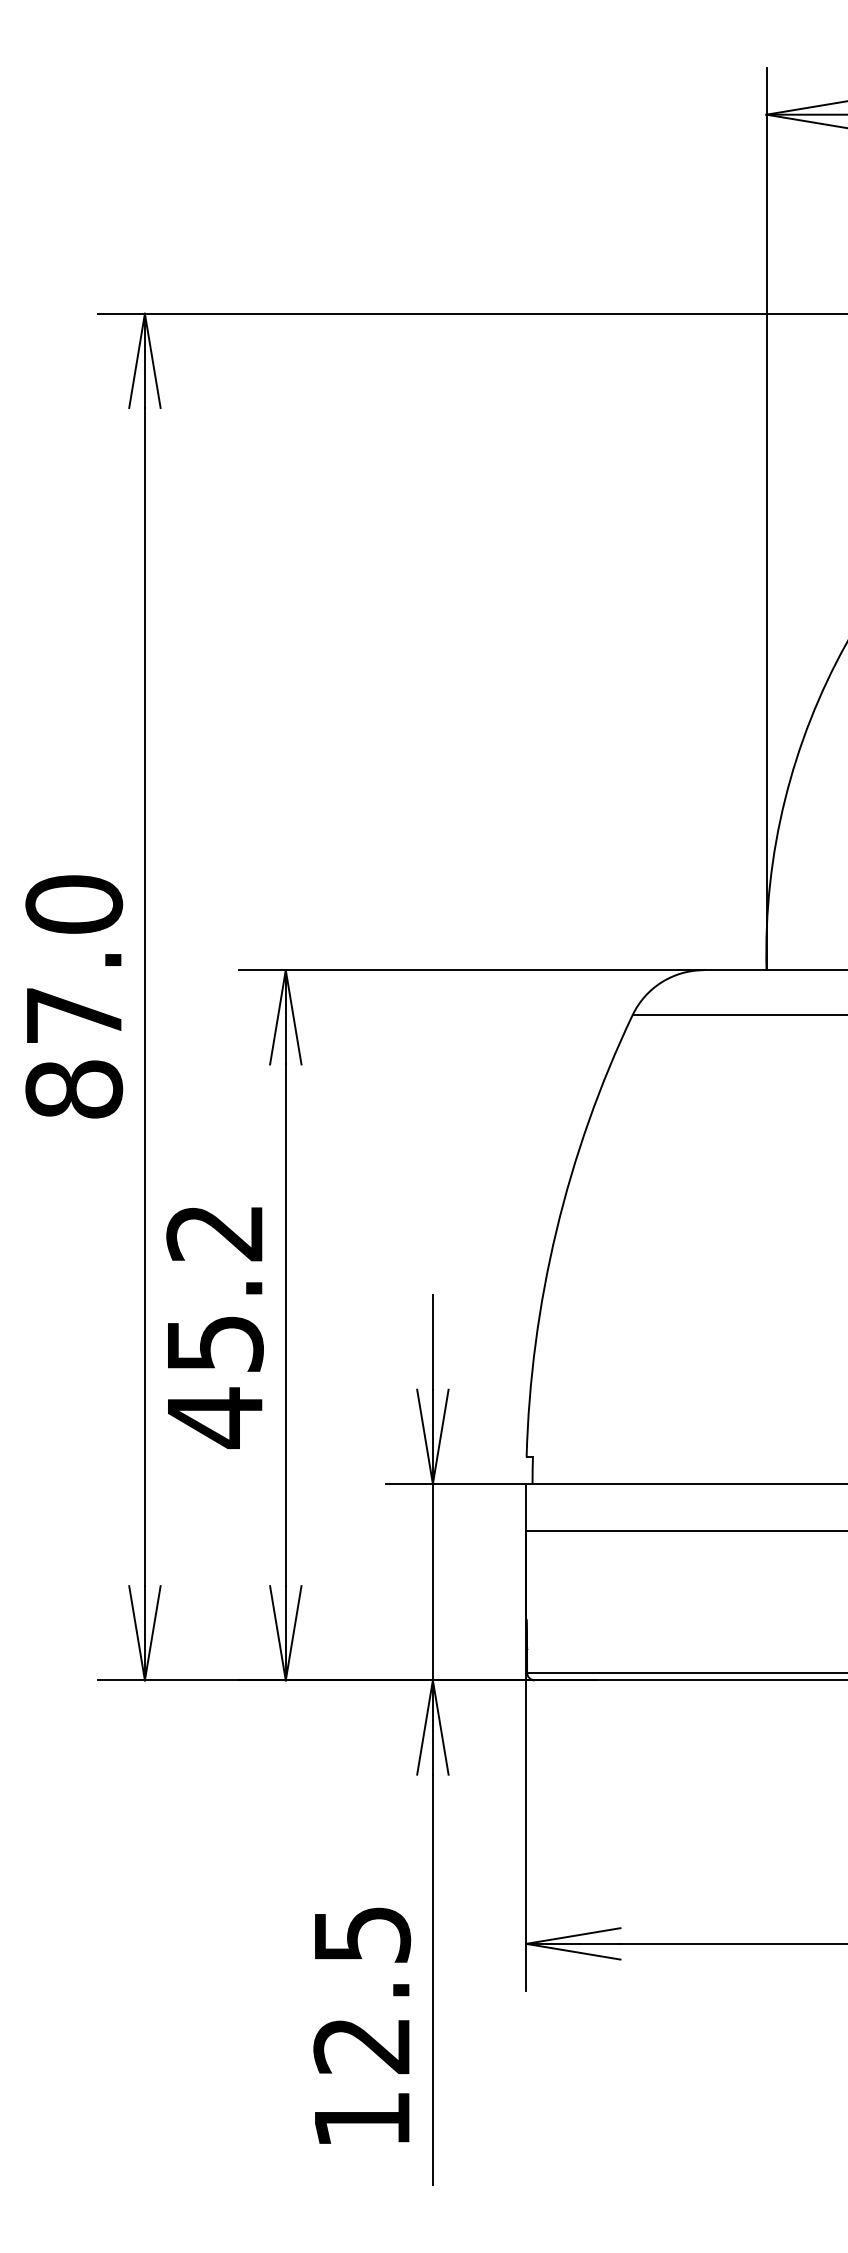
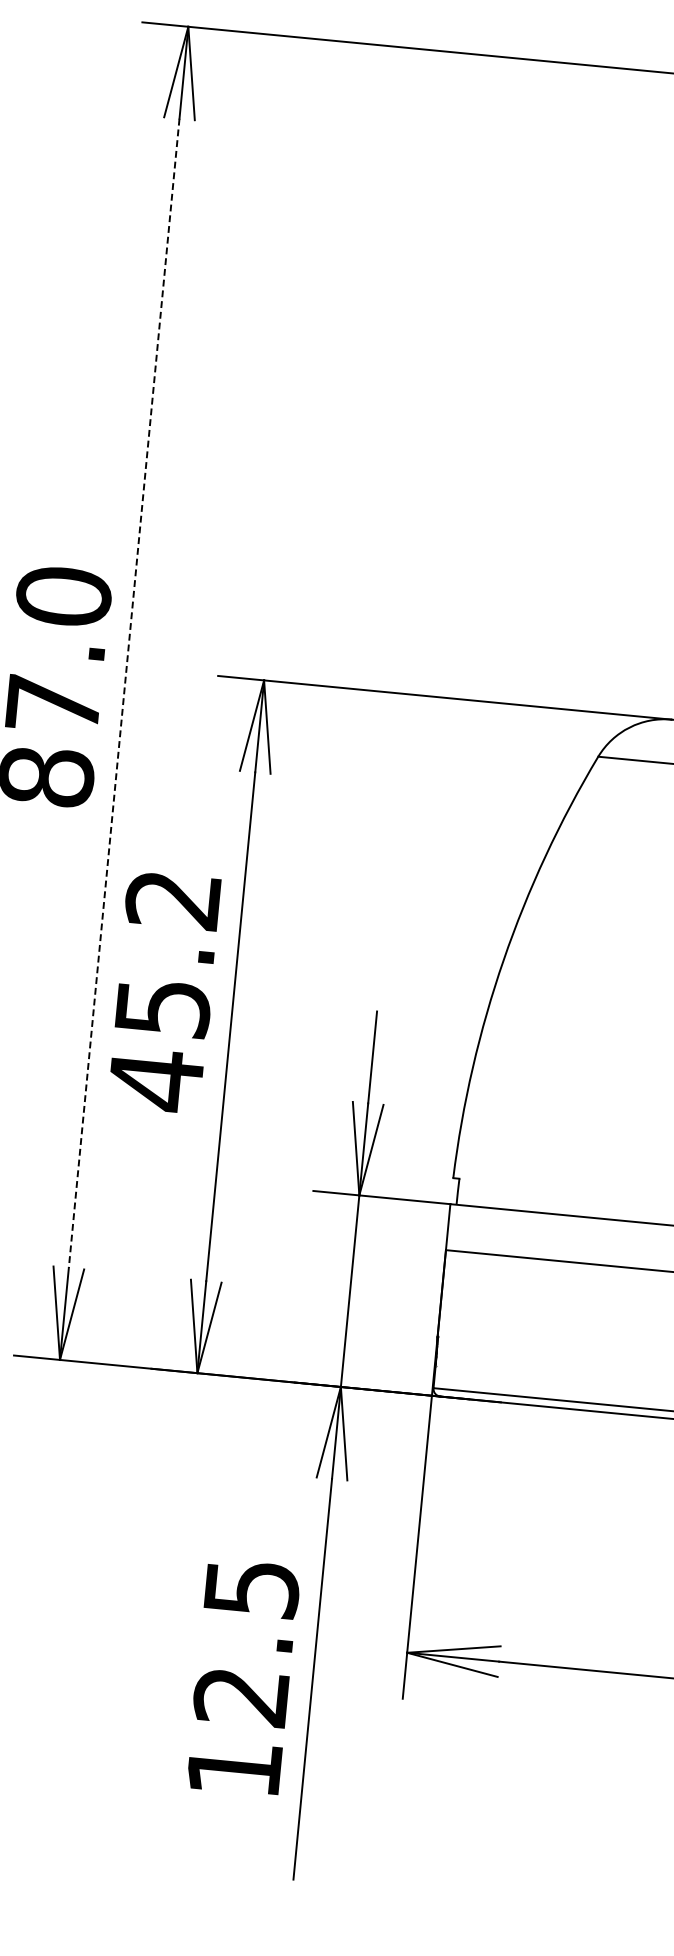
line: (144, 997) -> (123, 693), solid -> dashed
text: (214, 1327) -> (163, 991), moved
text: (362, 2025) -> (243, 1677), moved

